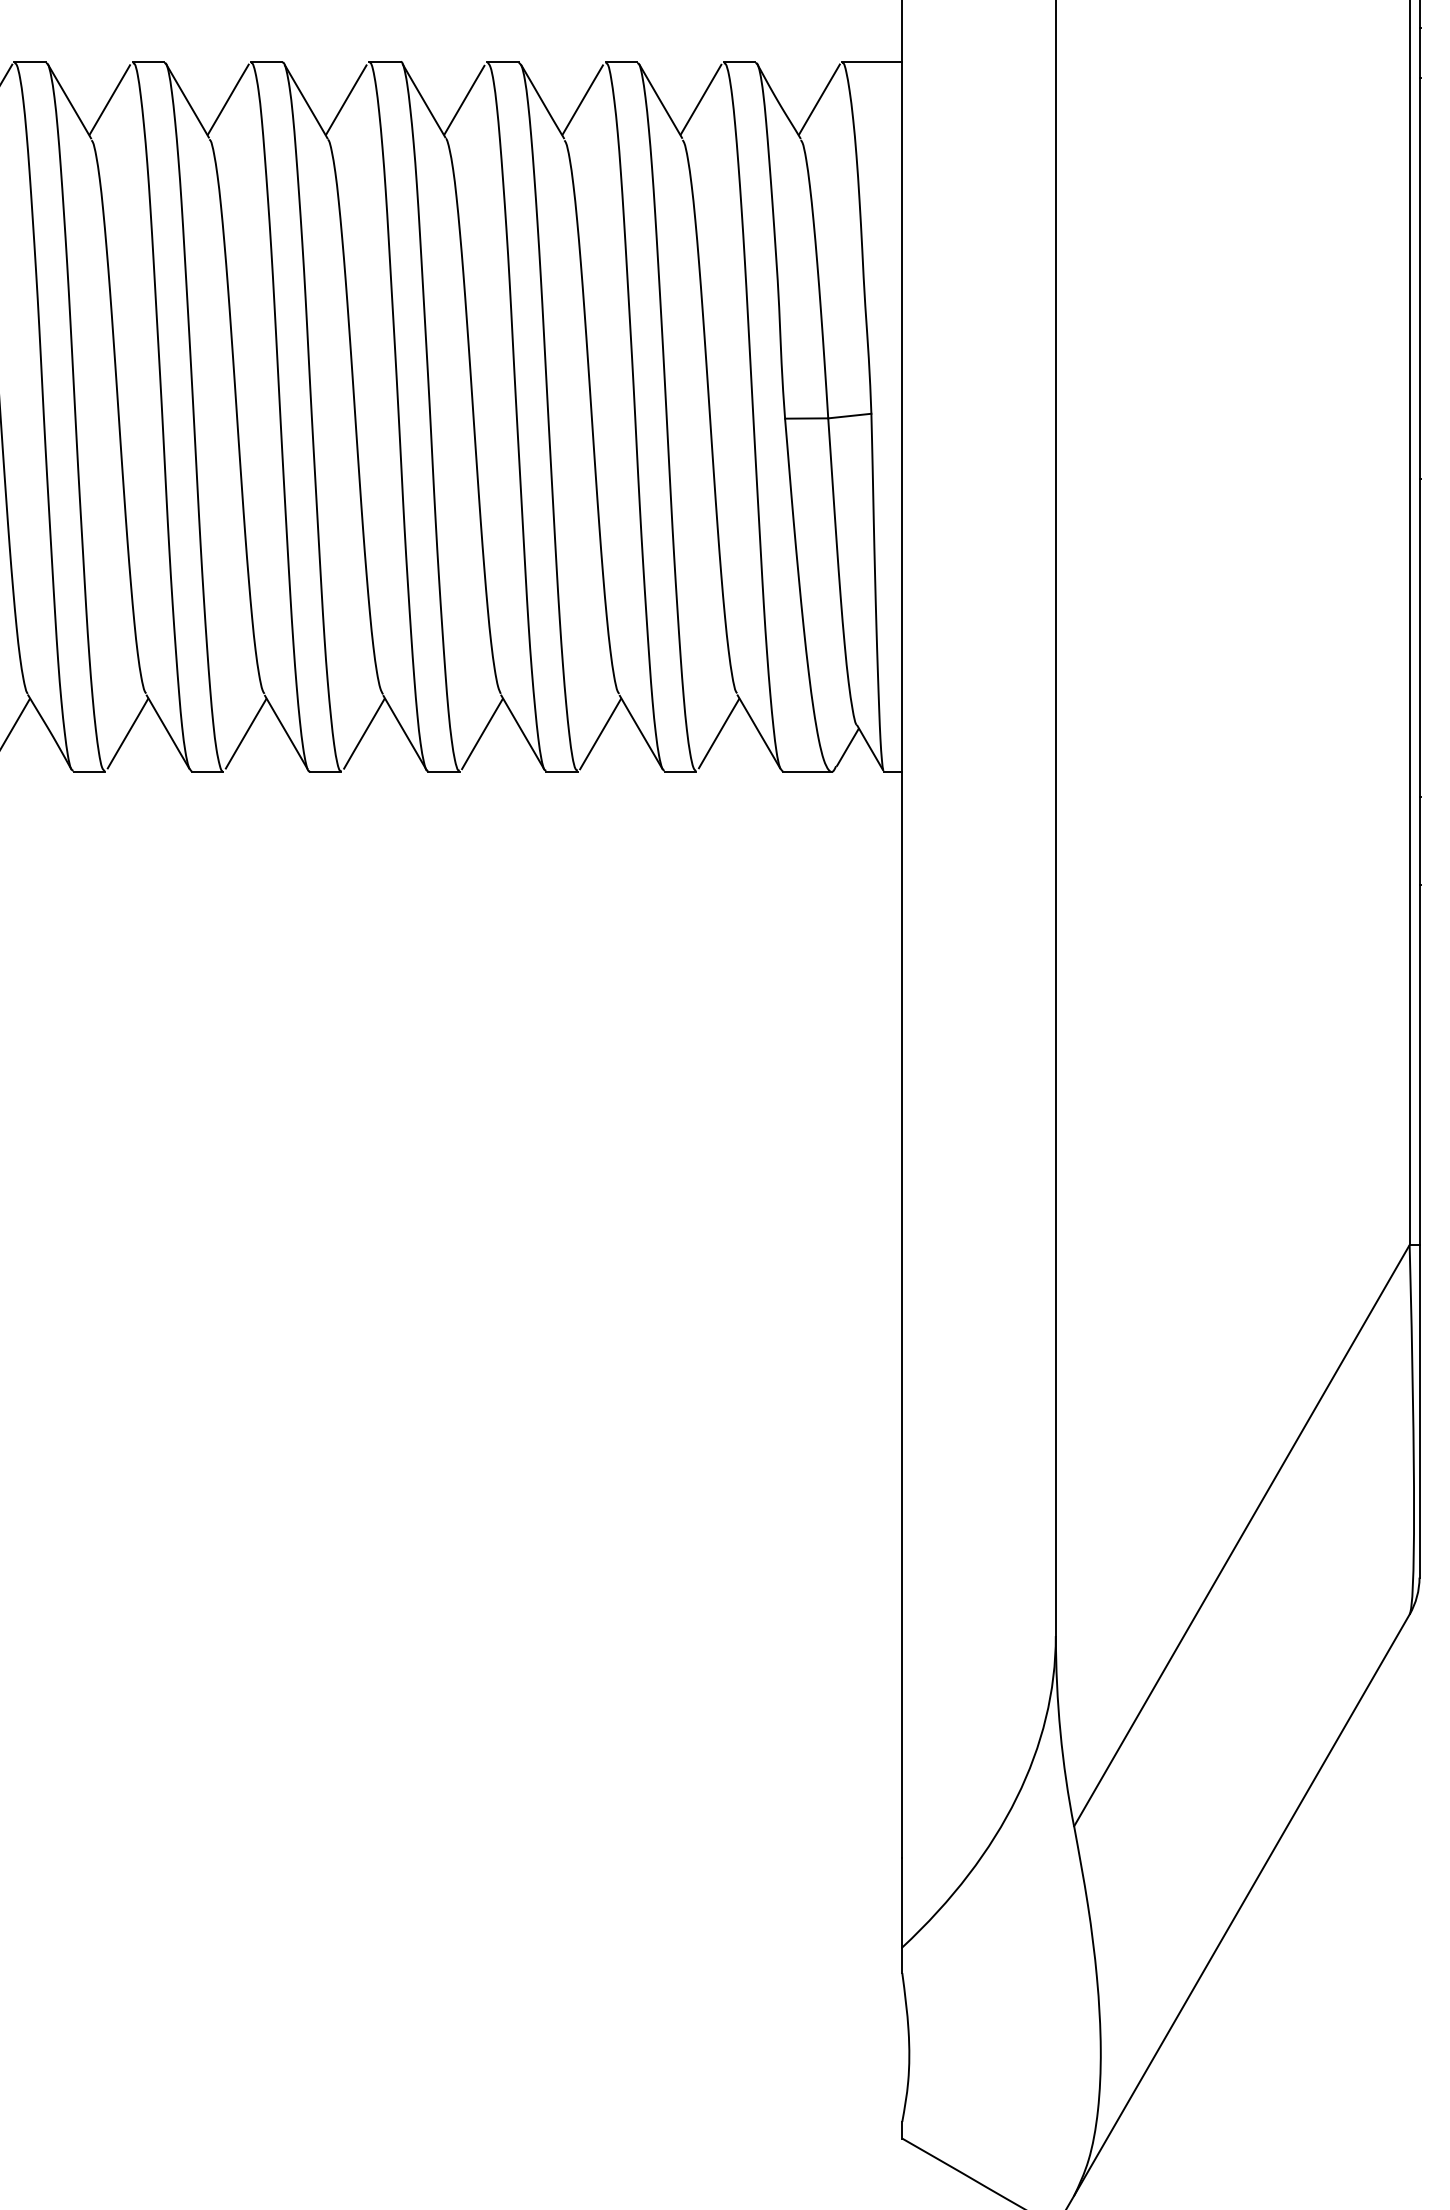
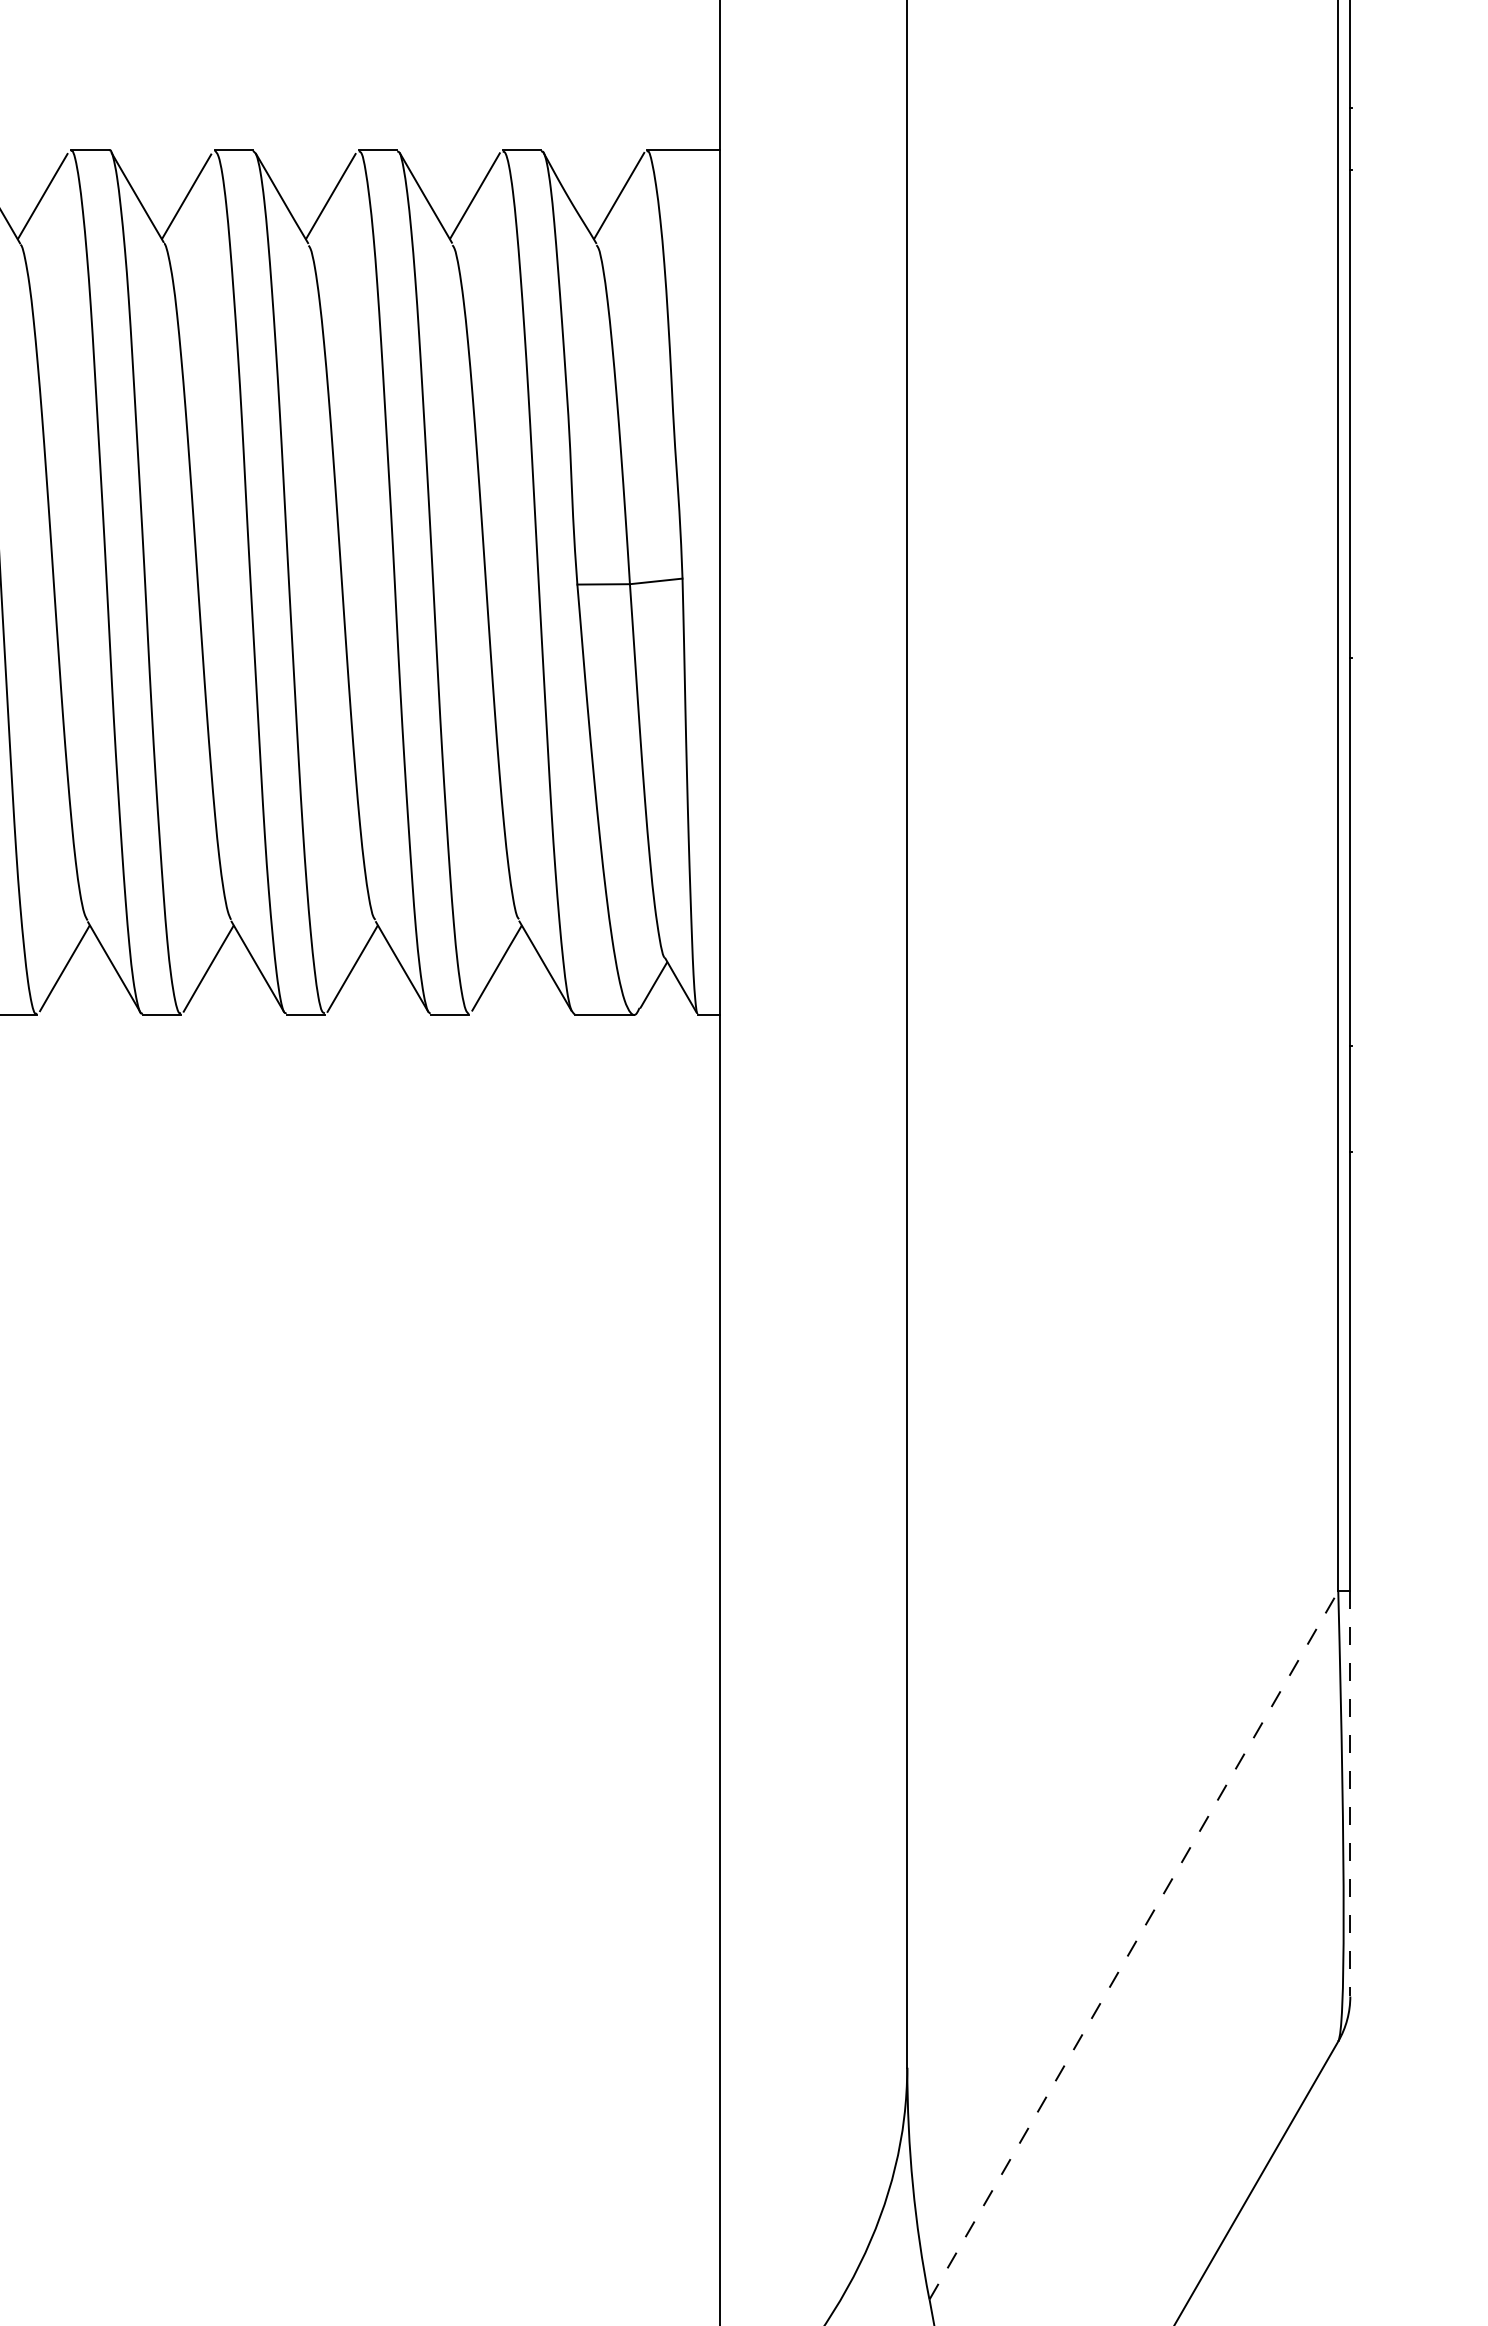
line: (1419, 1411) -> (1350, 1794), solid -> dashed
line: (1241, 1535) -> (1133, 1945), solid -> dashed

